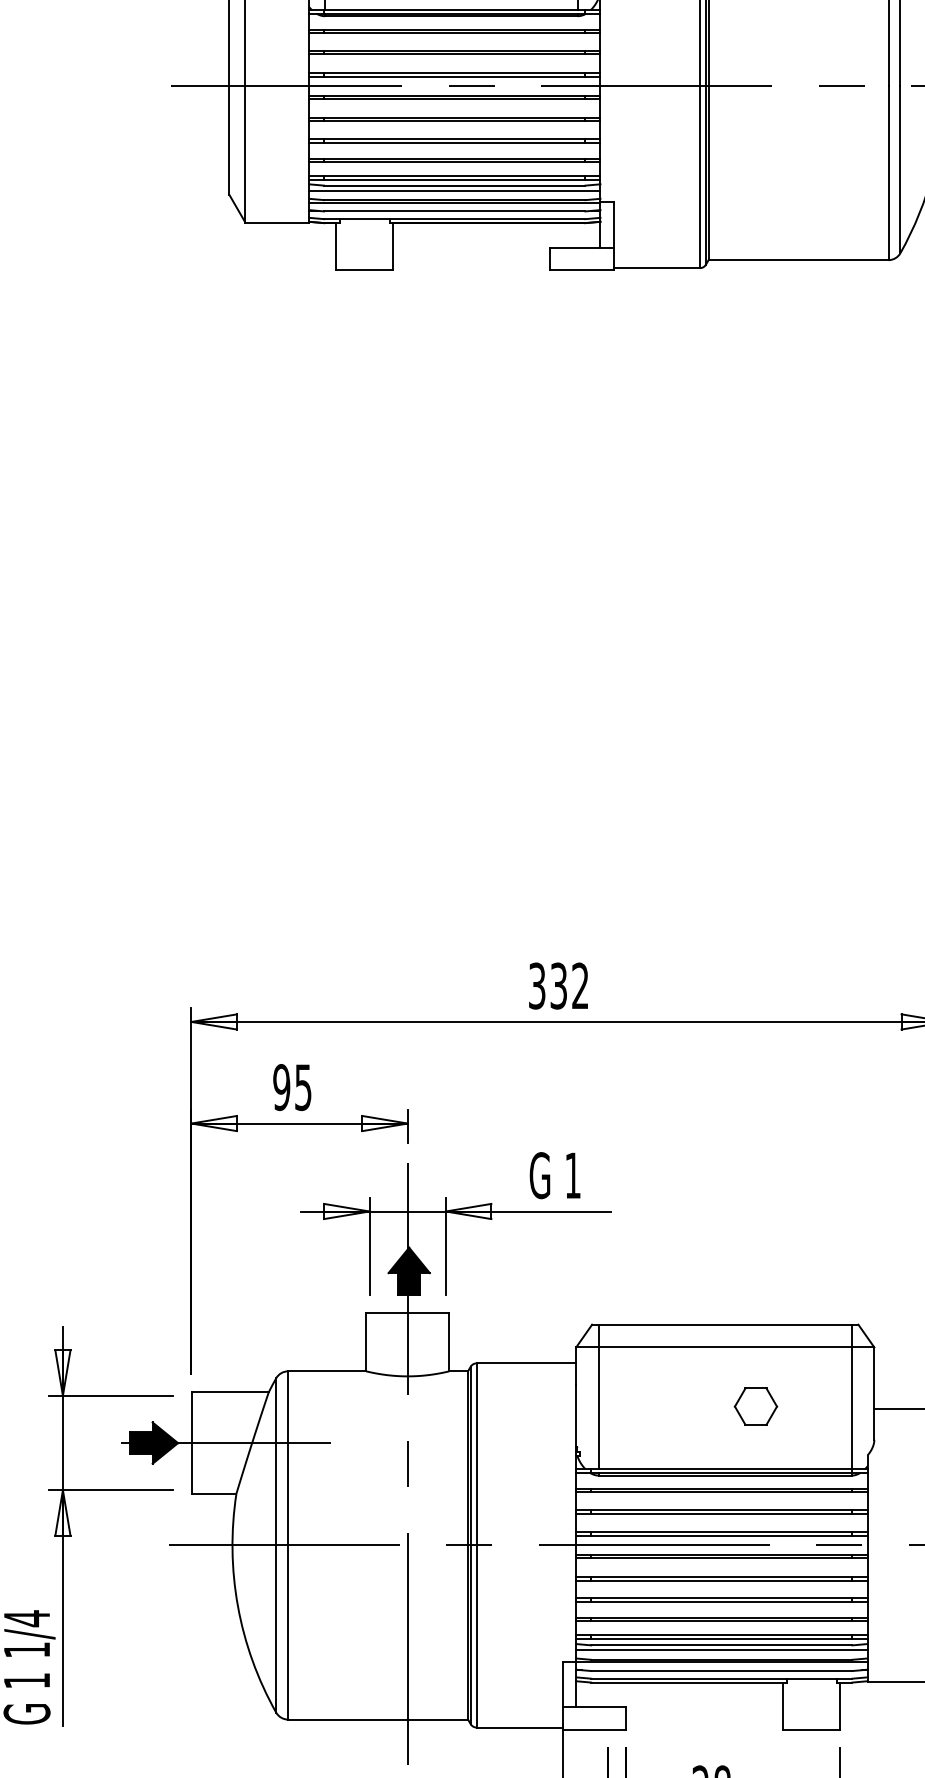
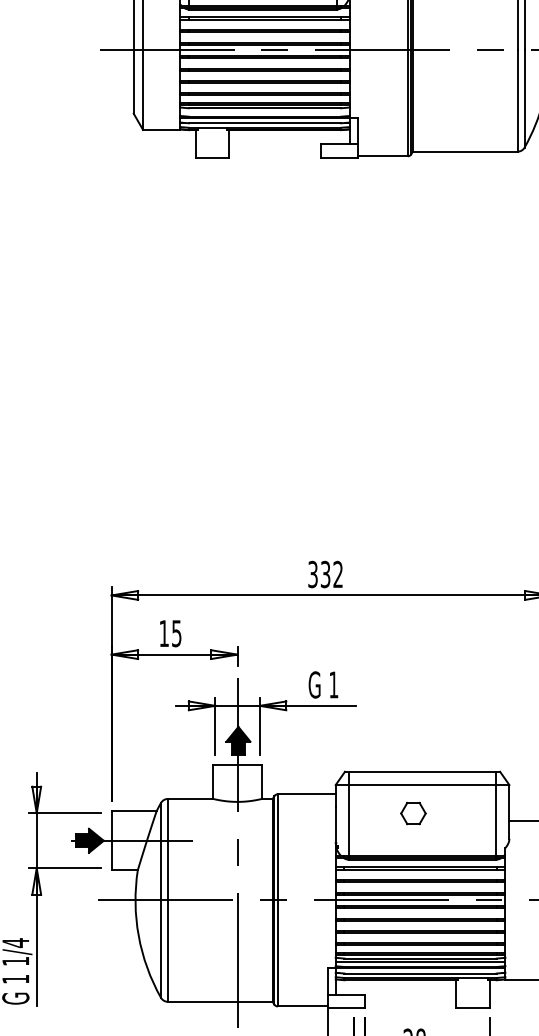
line: (453, 191) -> (264, 111), removed
text: (282, 1087) -> (164, 633), 95 -> 15
part: (756, 1406) -> (413, 813), moved

